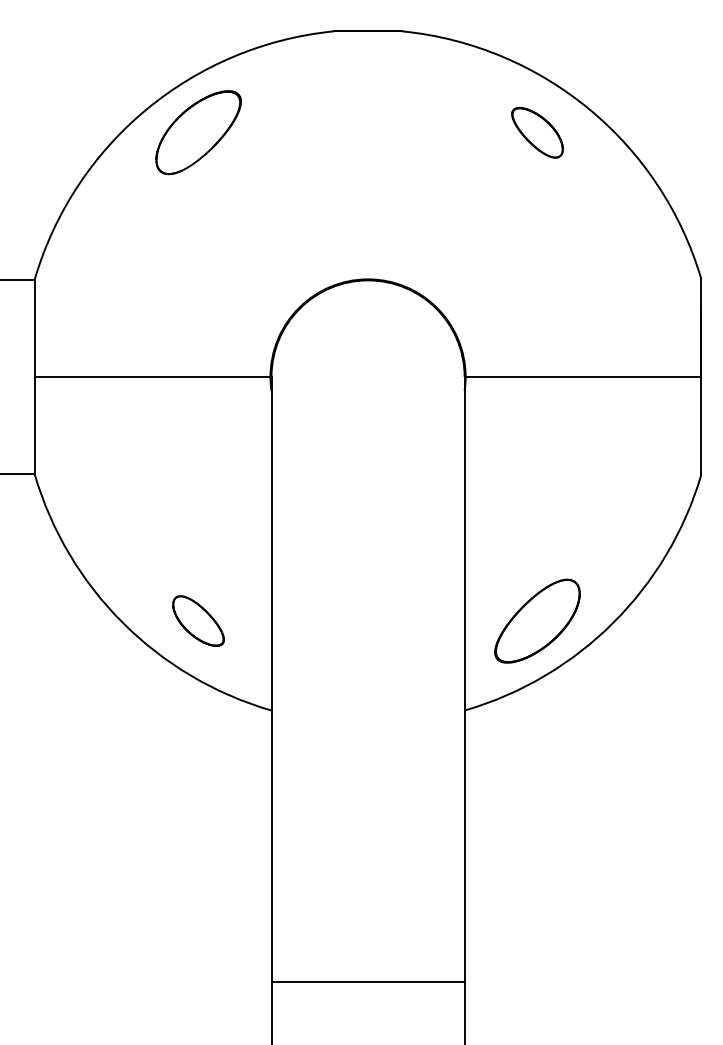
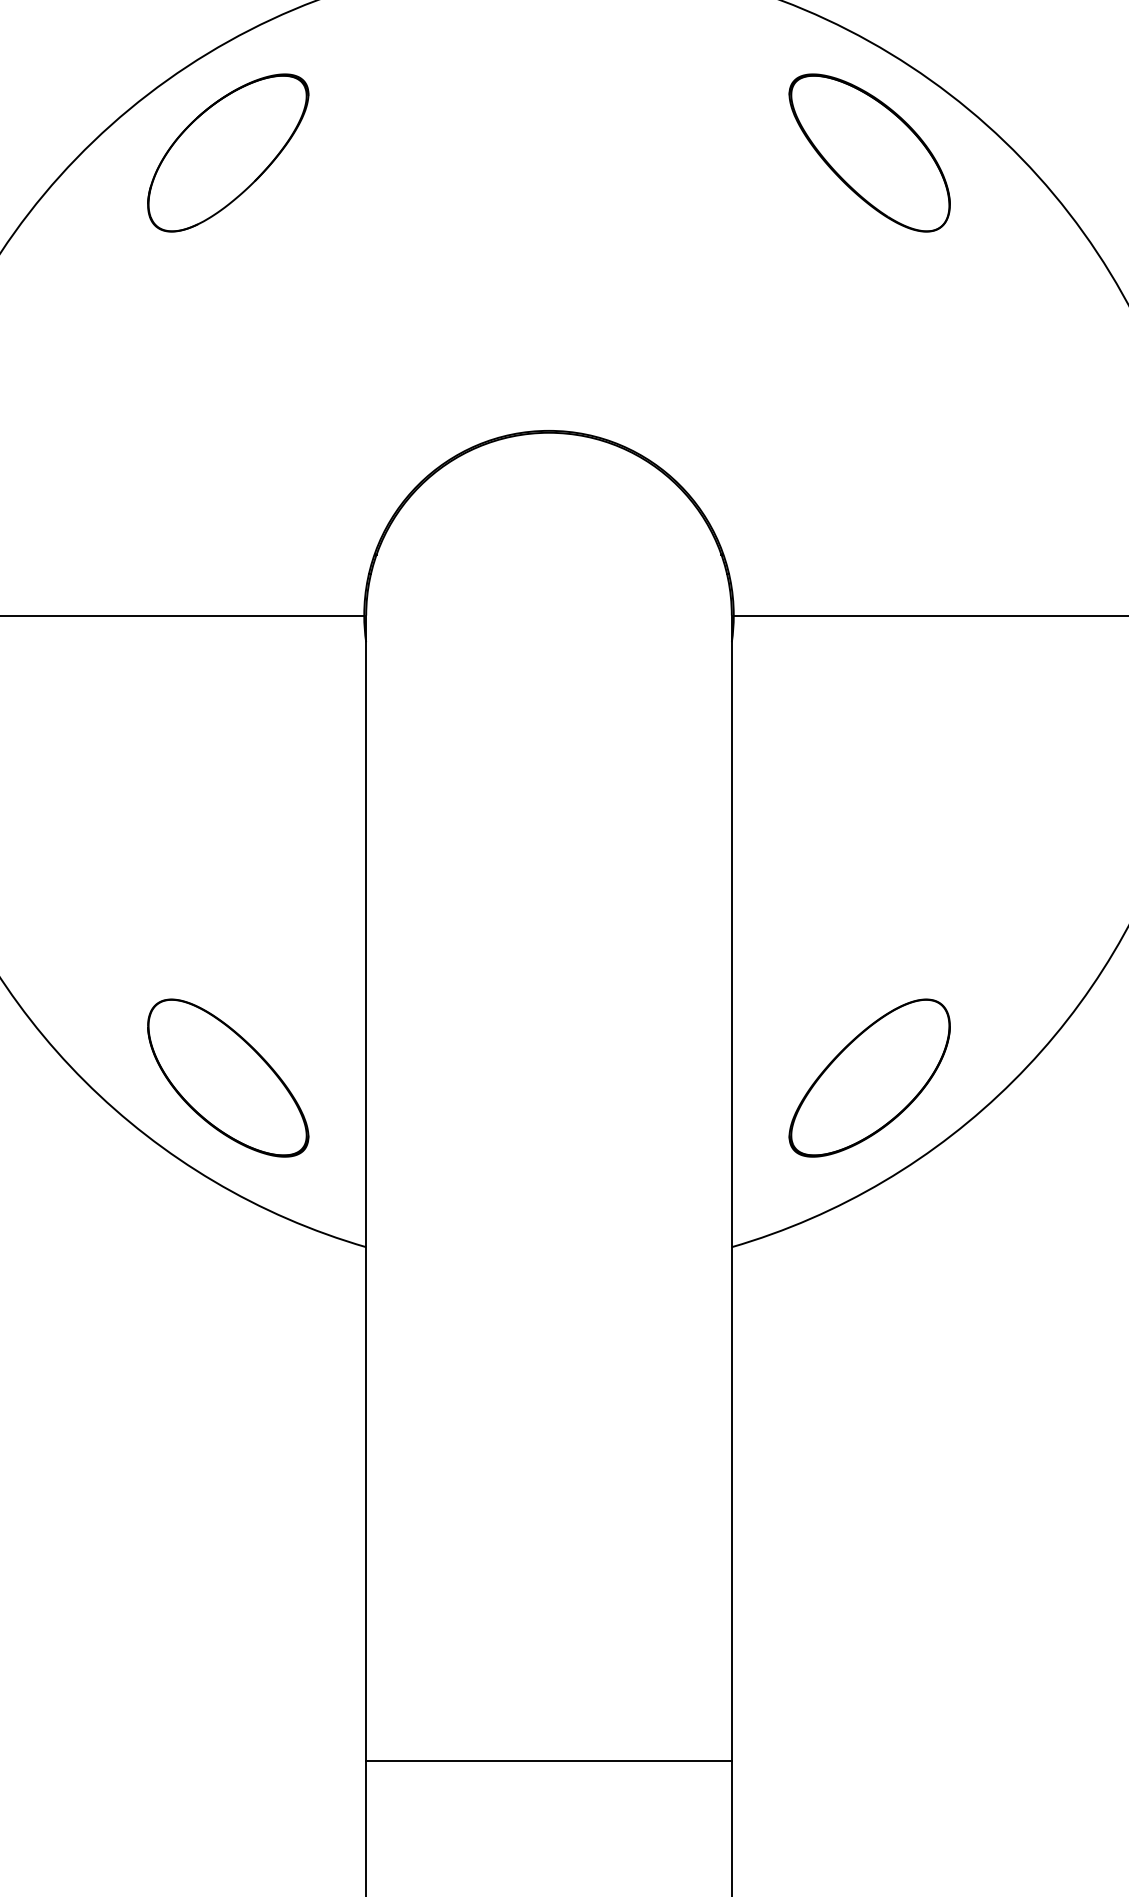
part: (537, 132) -> (869, 152), size x1.67
part: (198, 620) -> (227, 1076), size x1.67

